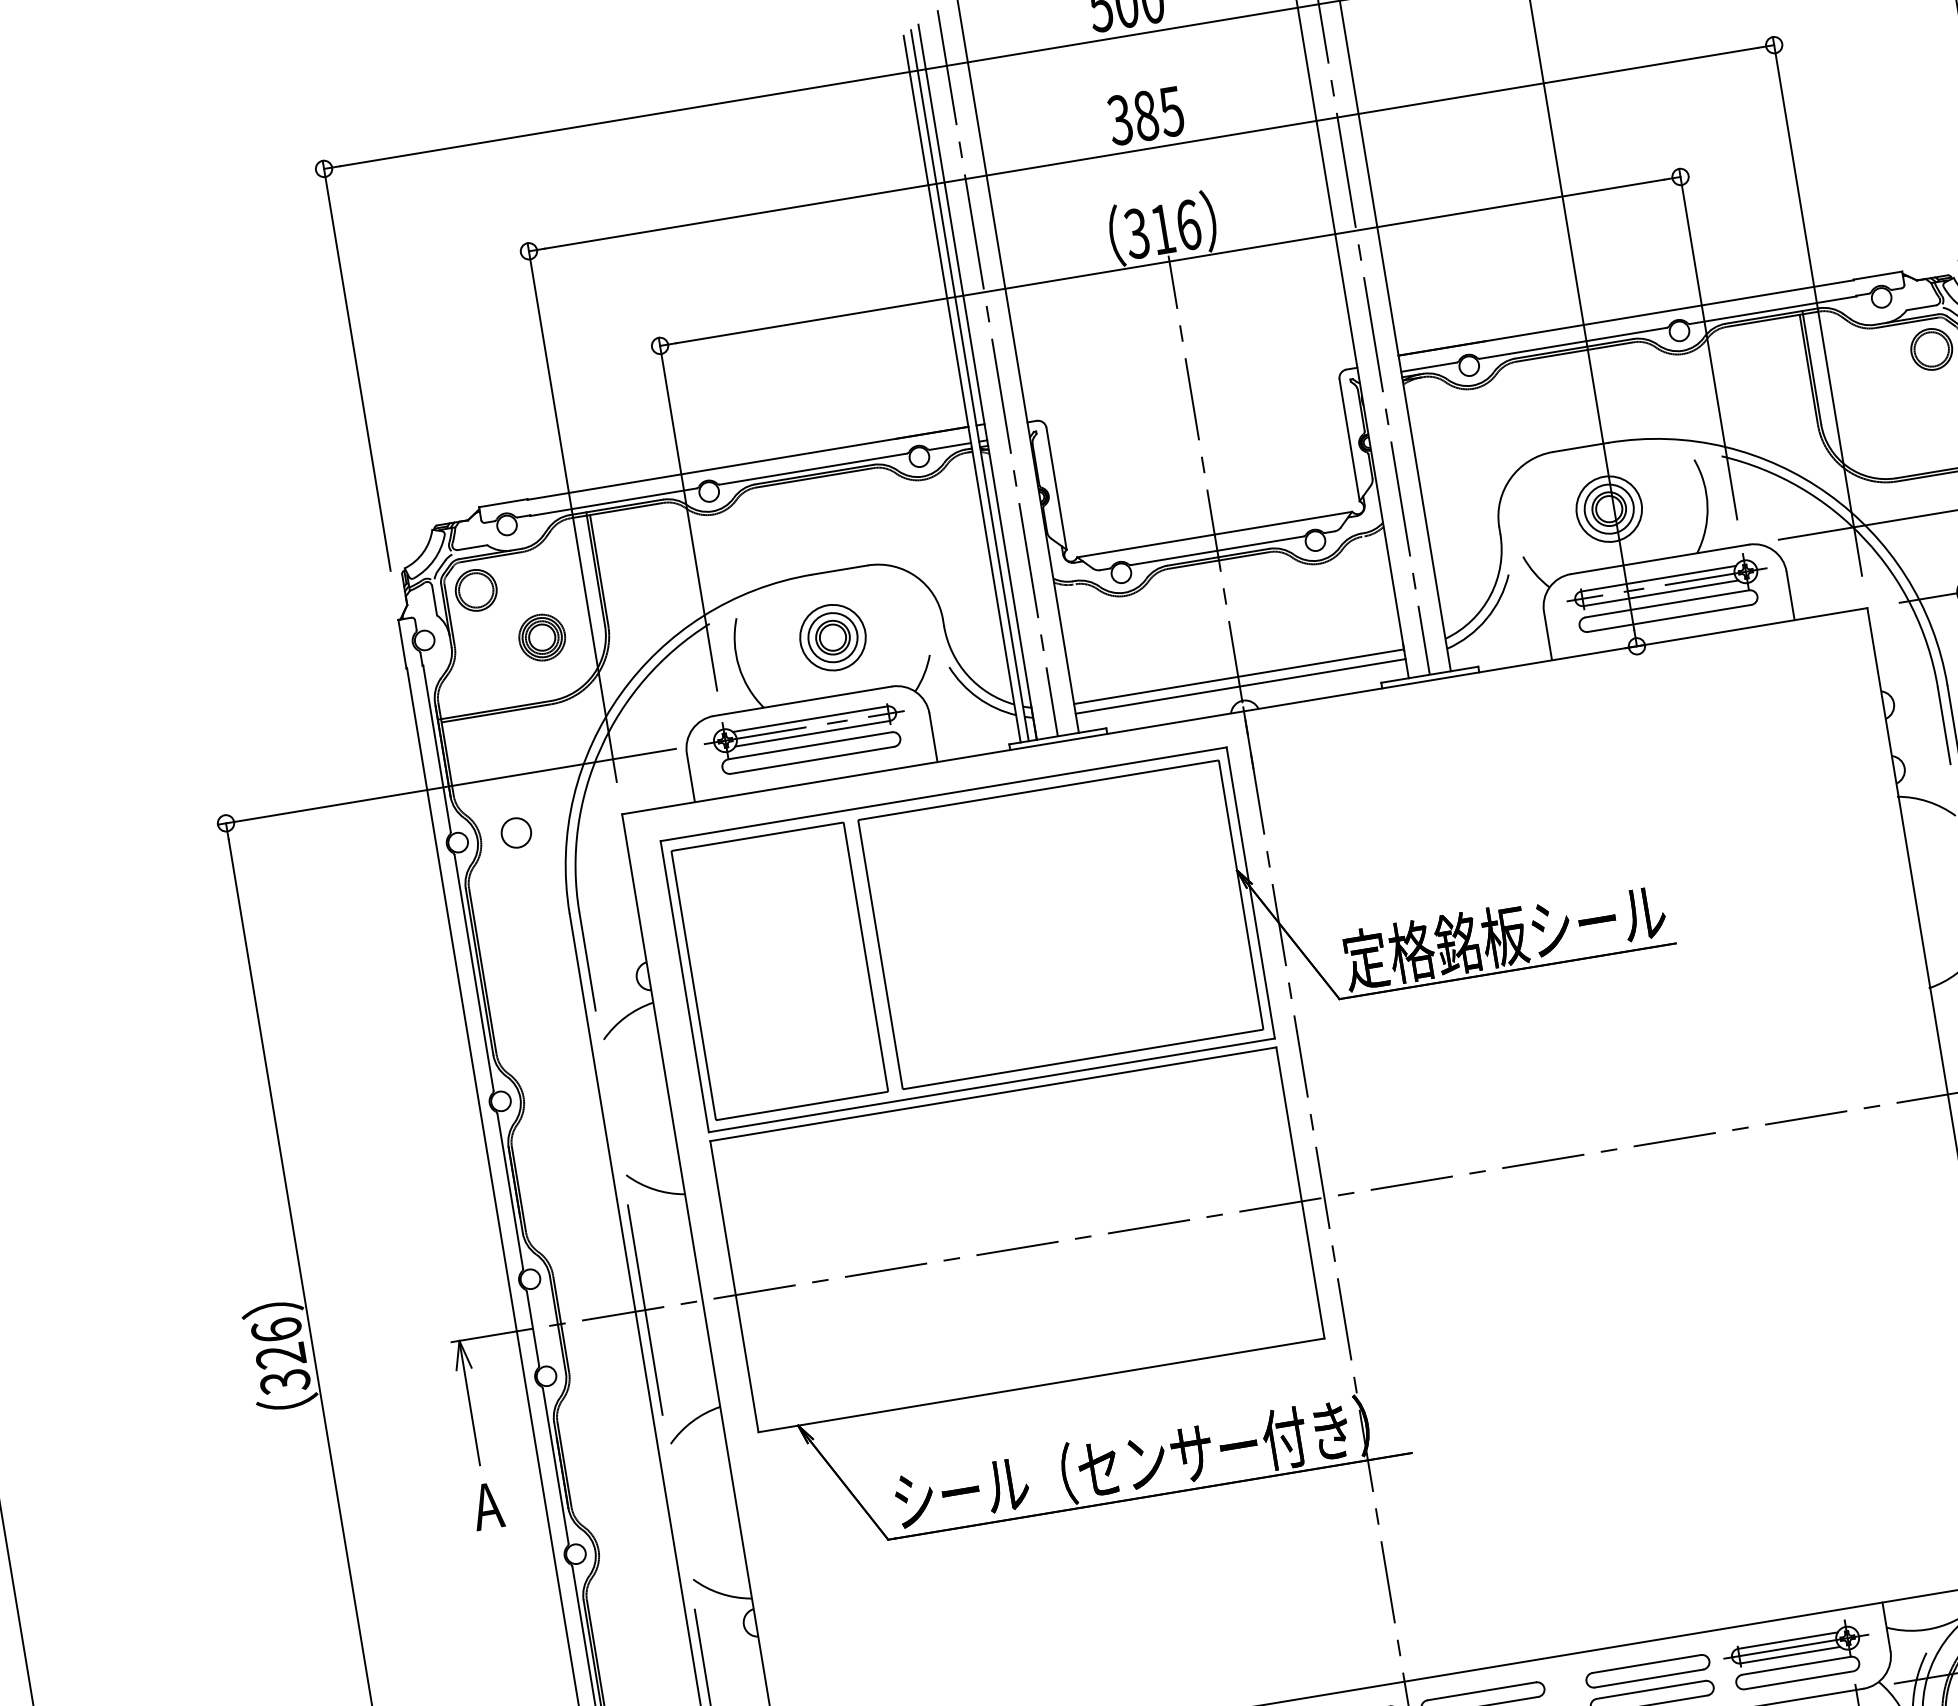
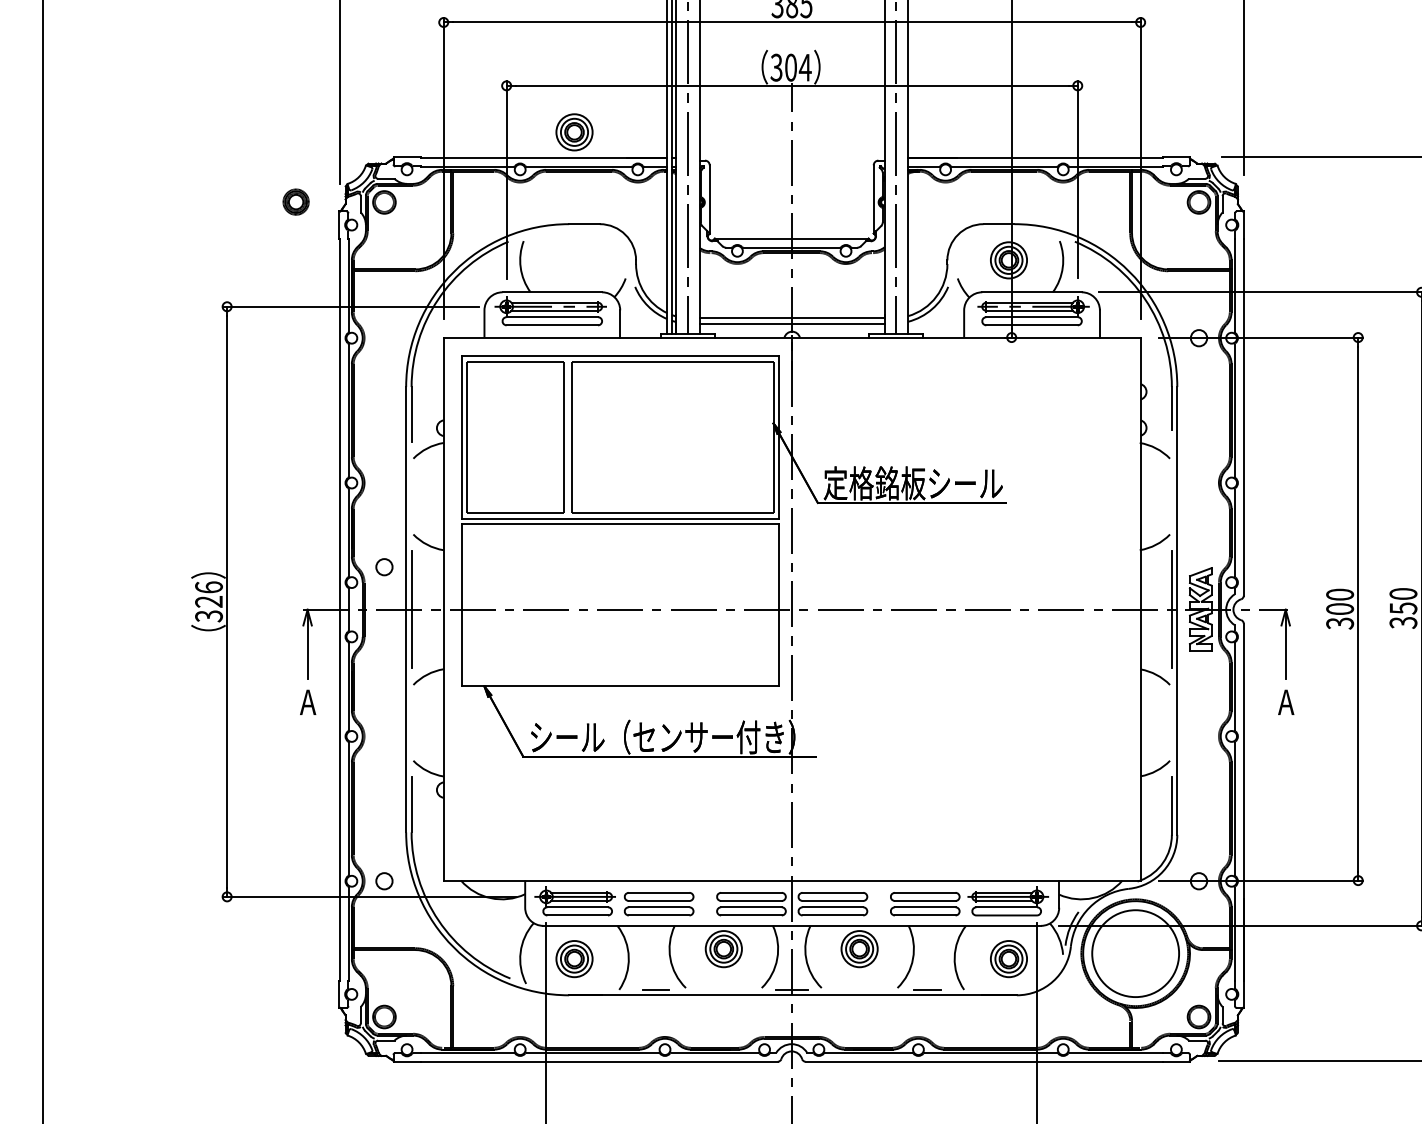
text: (1176, 226) -> (798, 67), 316 -> 304
part: (540, 636) -> (295, 201), moved
part: (833, 637) -> (574, 132), moved
circle: (516, 833) -> (384, 567), moved

